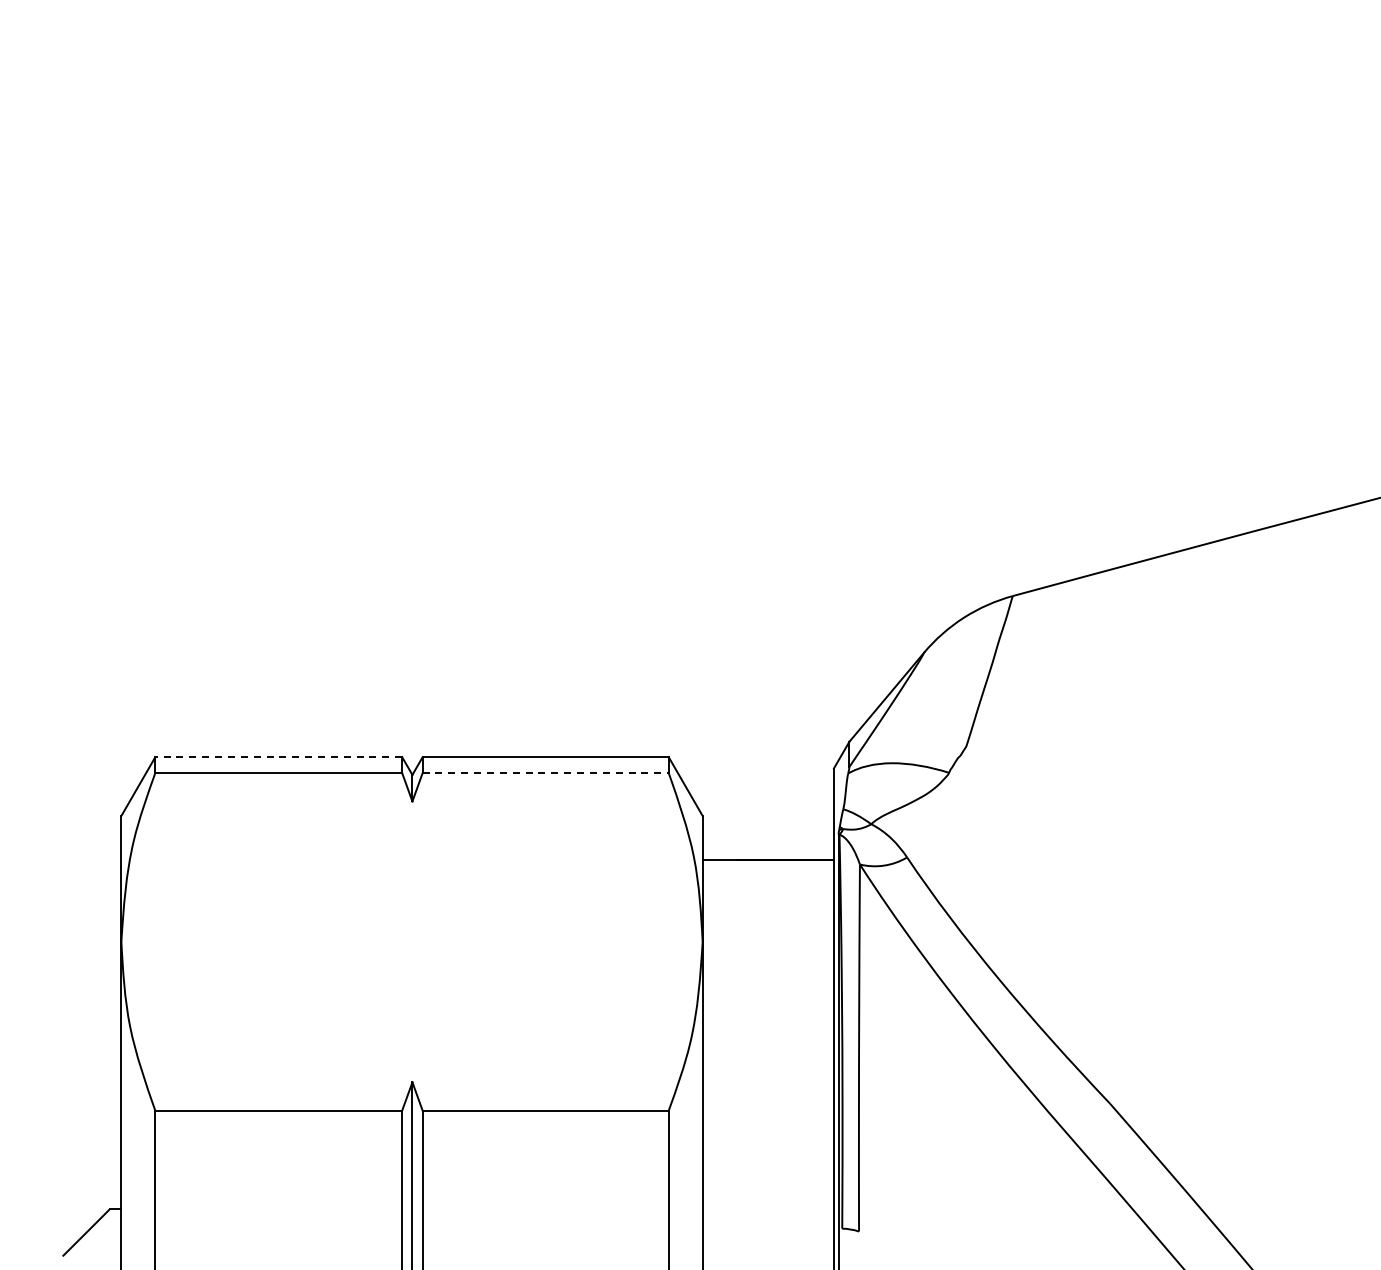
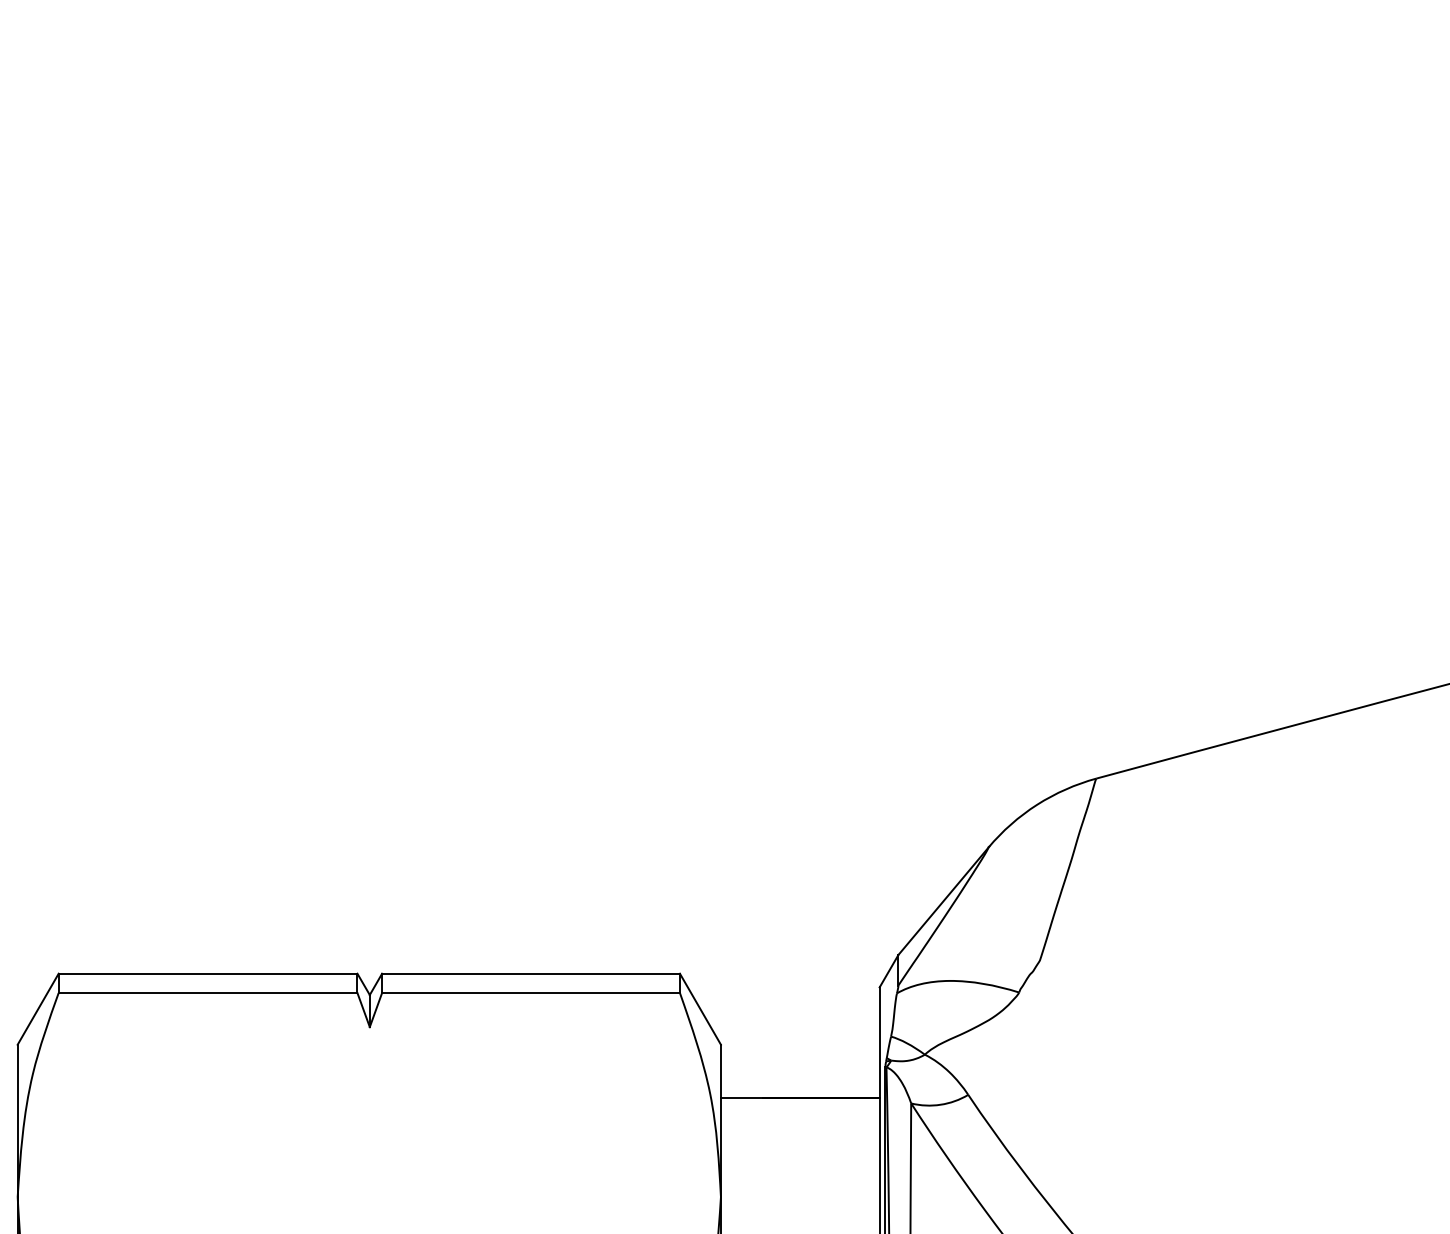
line: (278, 757) -> (207, 973), dashed -> solid
line: (546, 773) -> (532, 993), dashed -> solid

